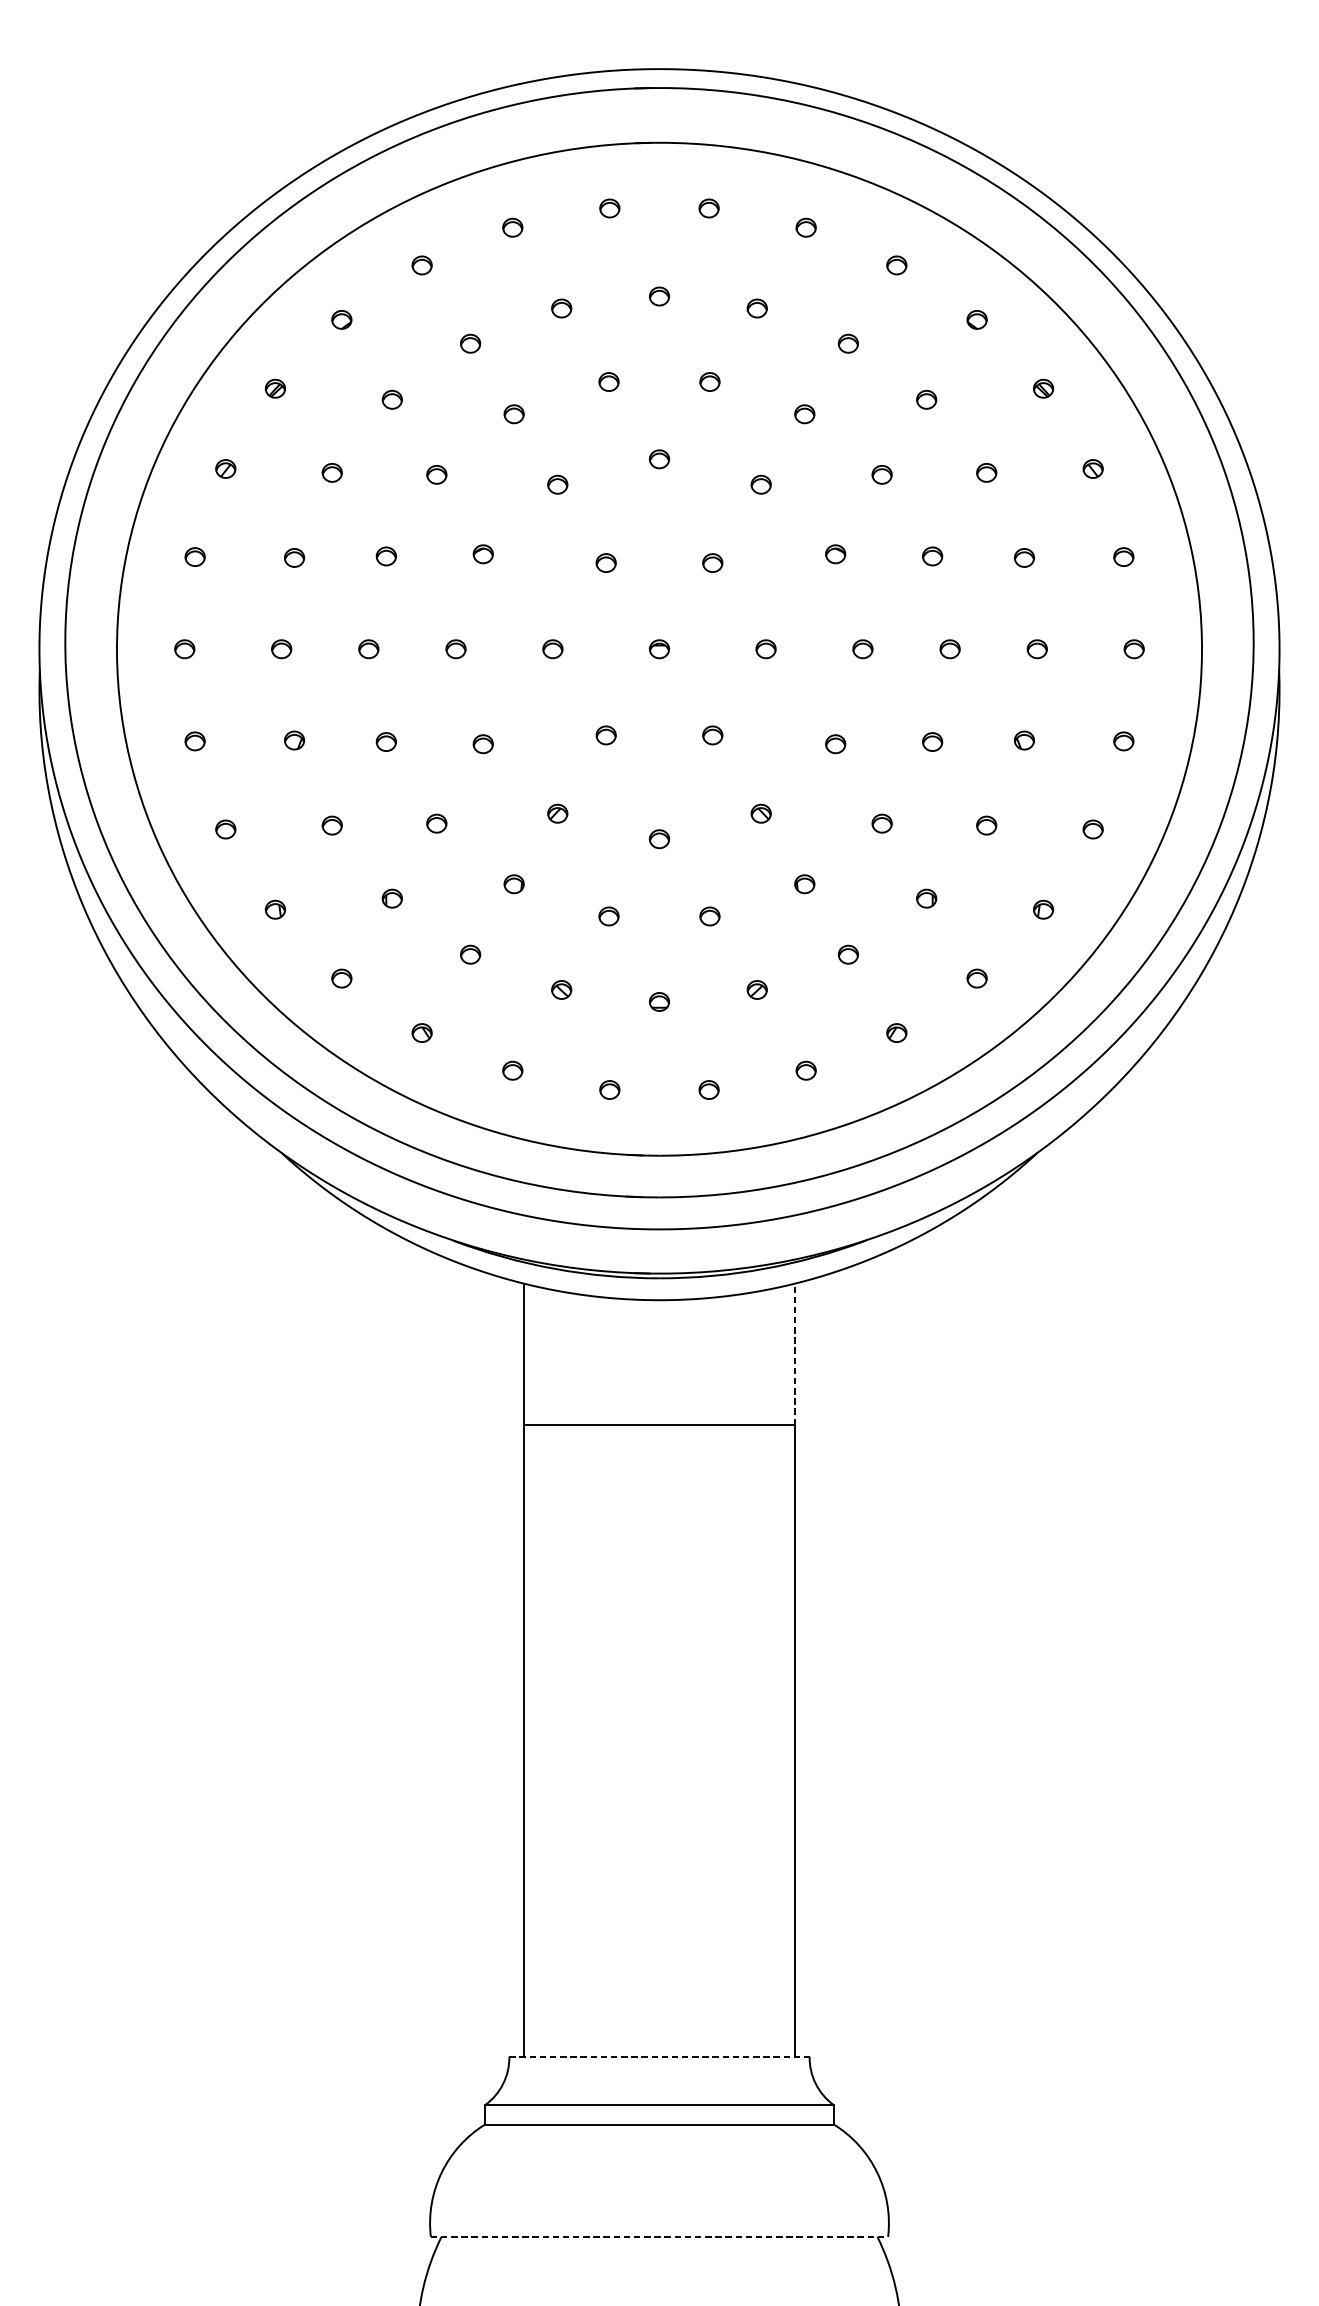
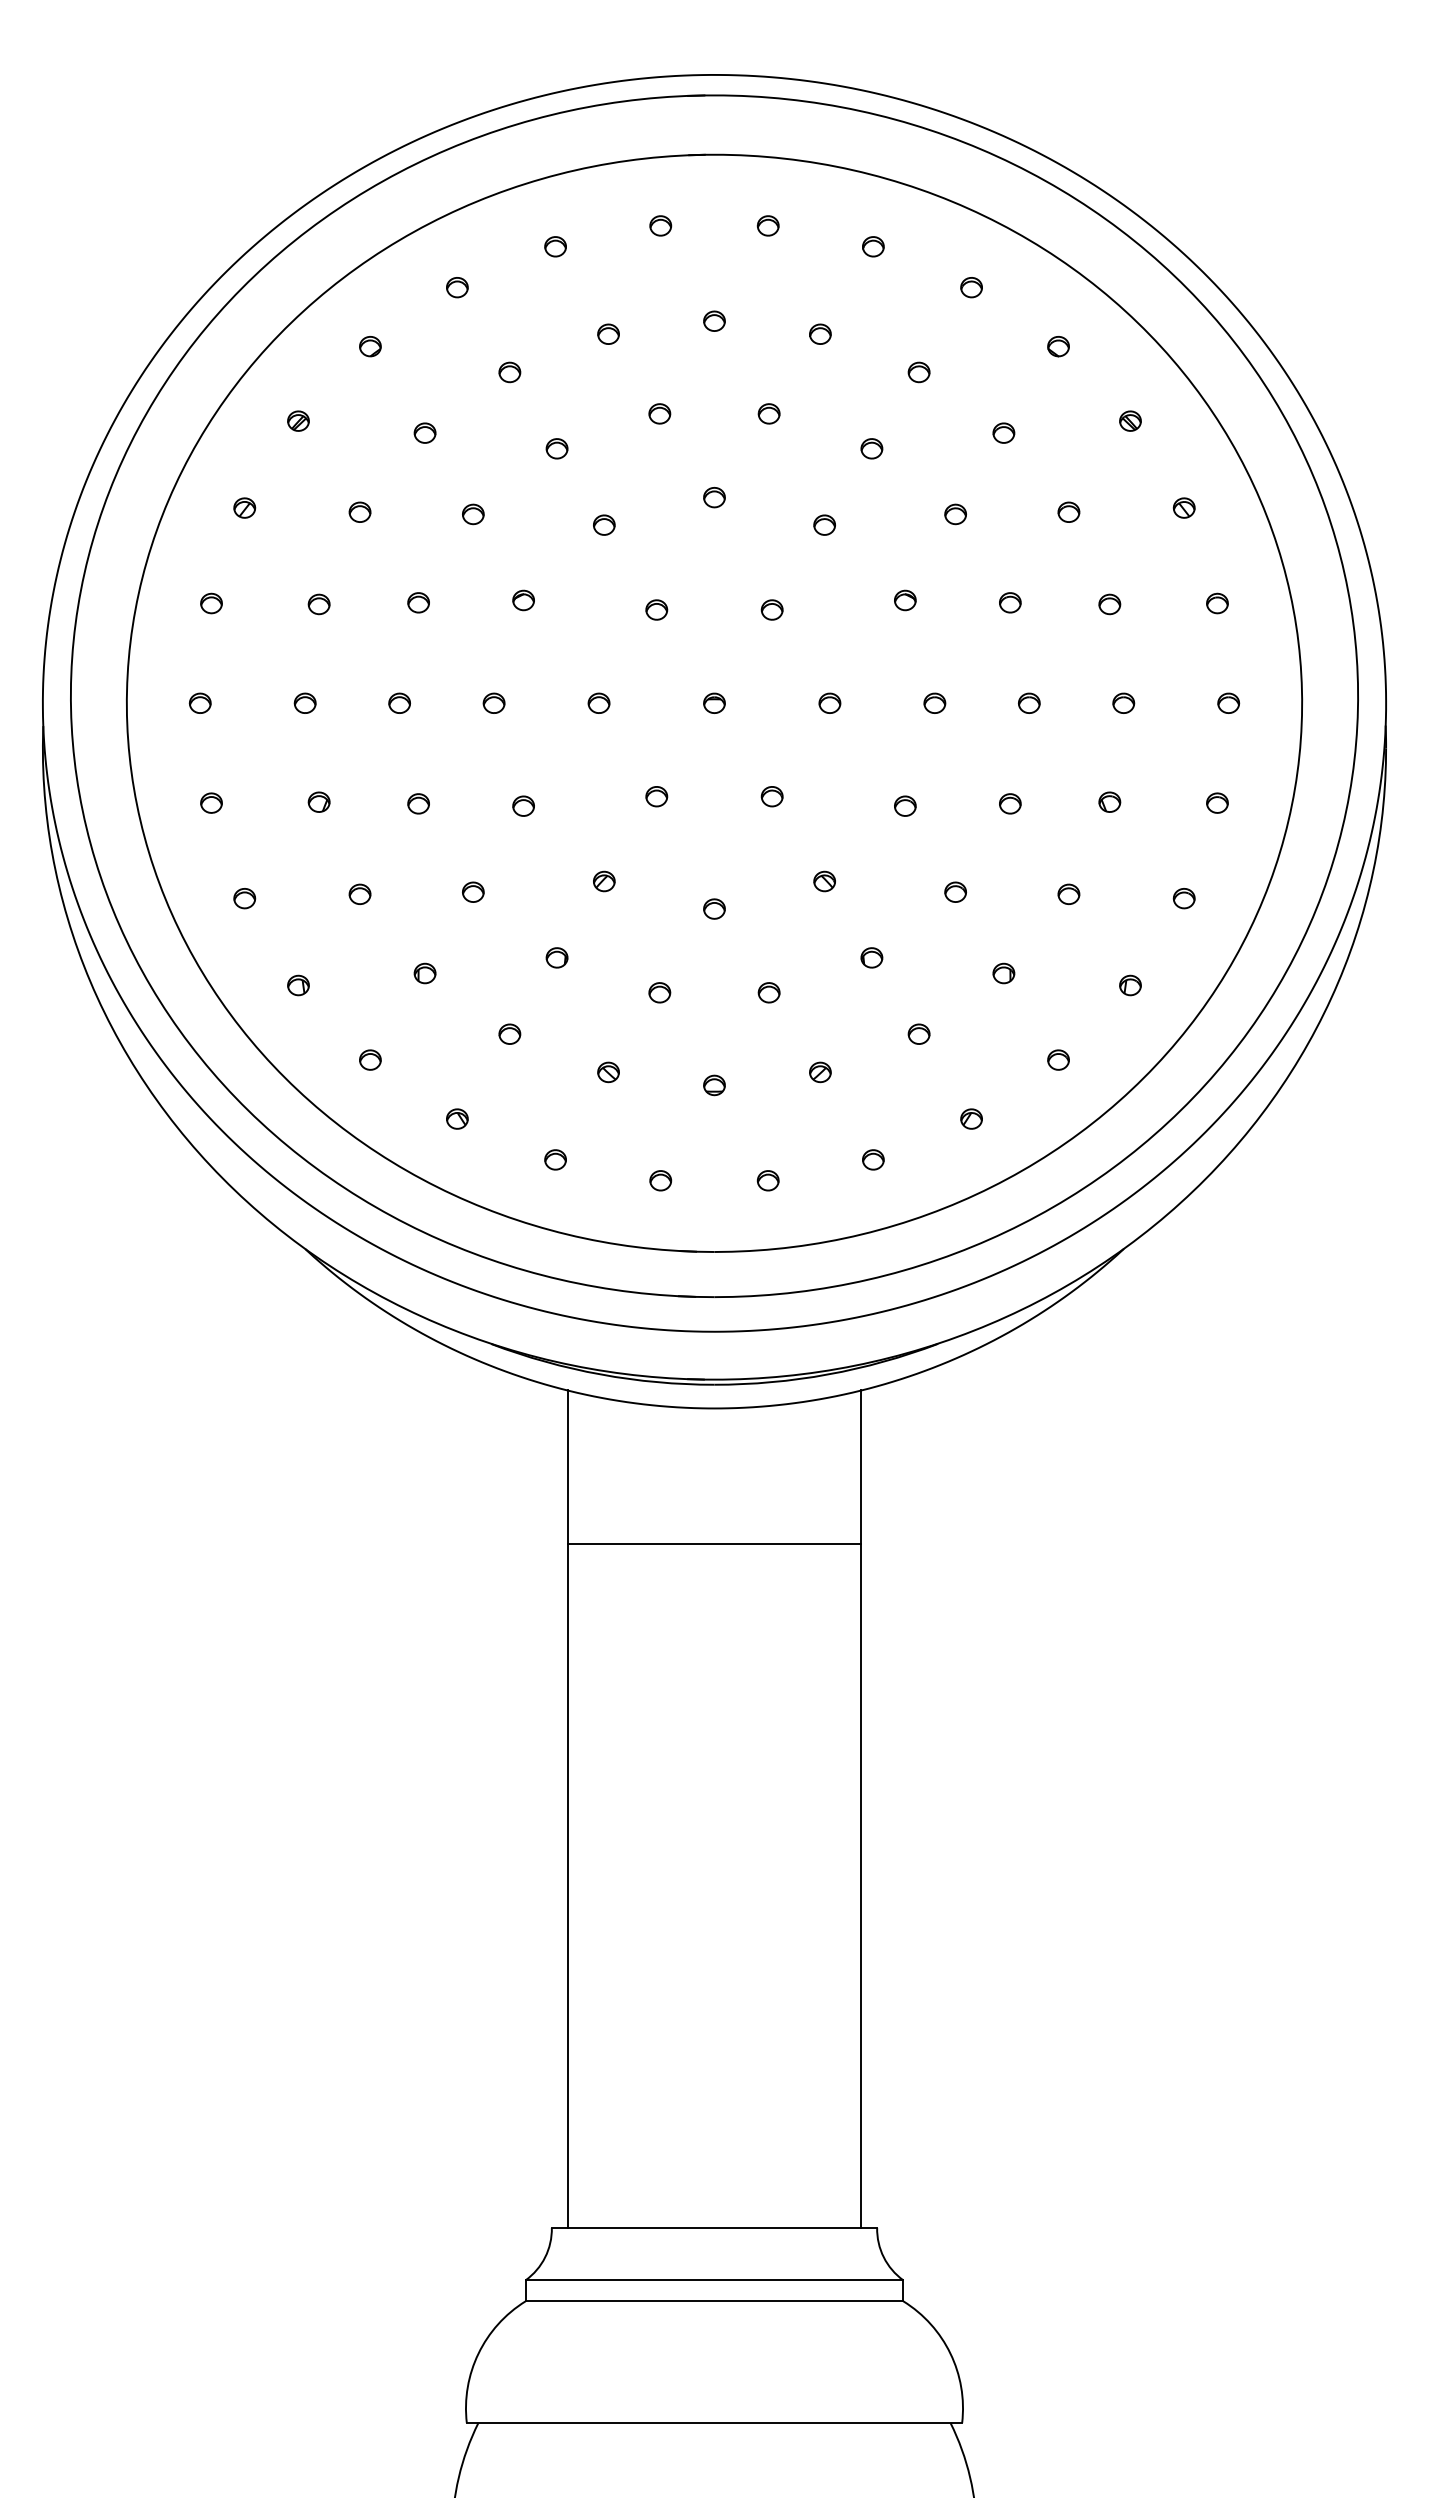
line: (795, 1354) -> (861, 1467), dashed -> solid
line: (659, 2056) -> (714, 2227), dashed -> solid
line: (659, 2237) -> (714, 2423), dashed -> solid

